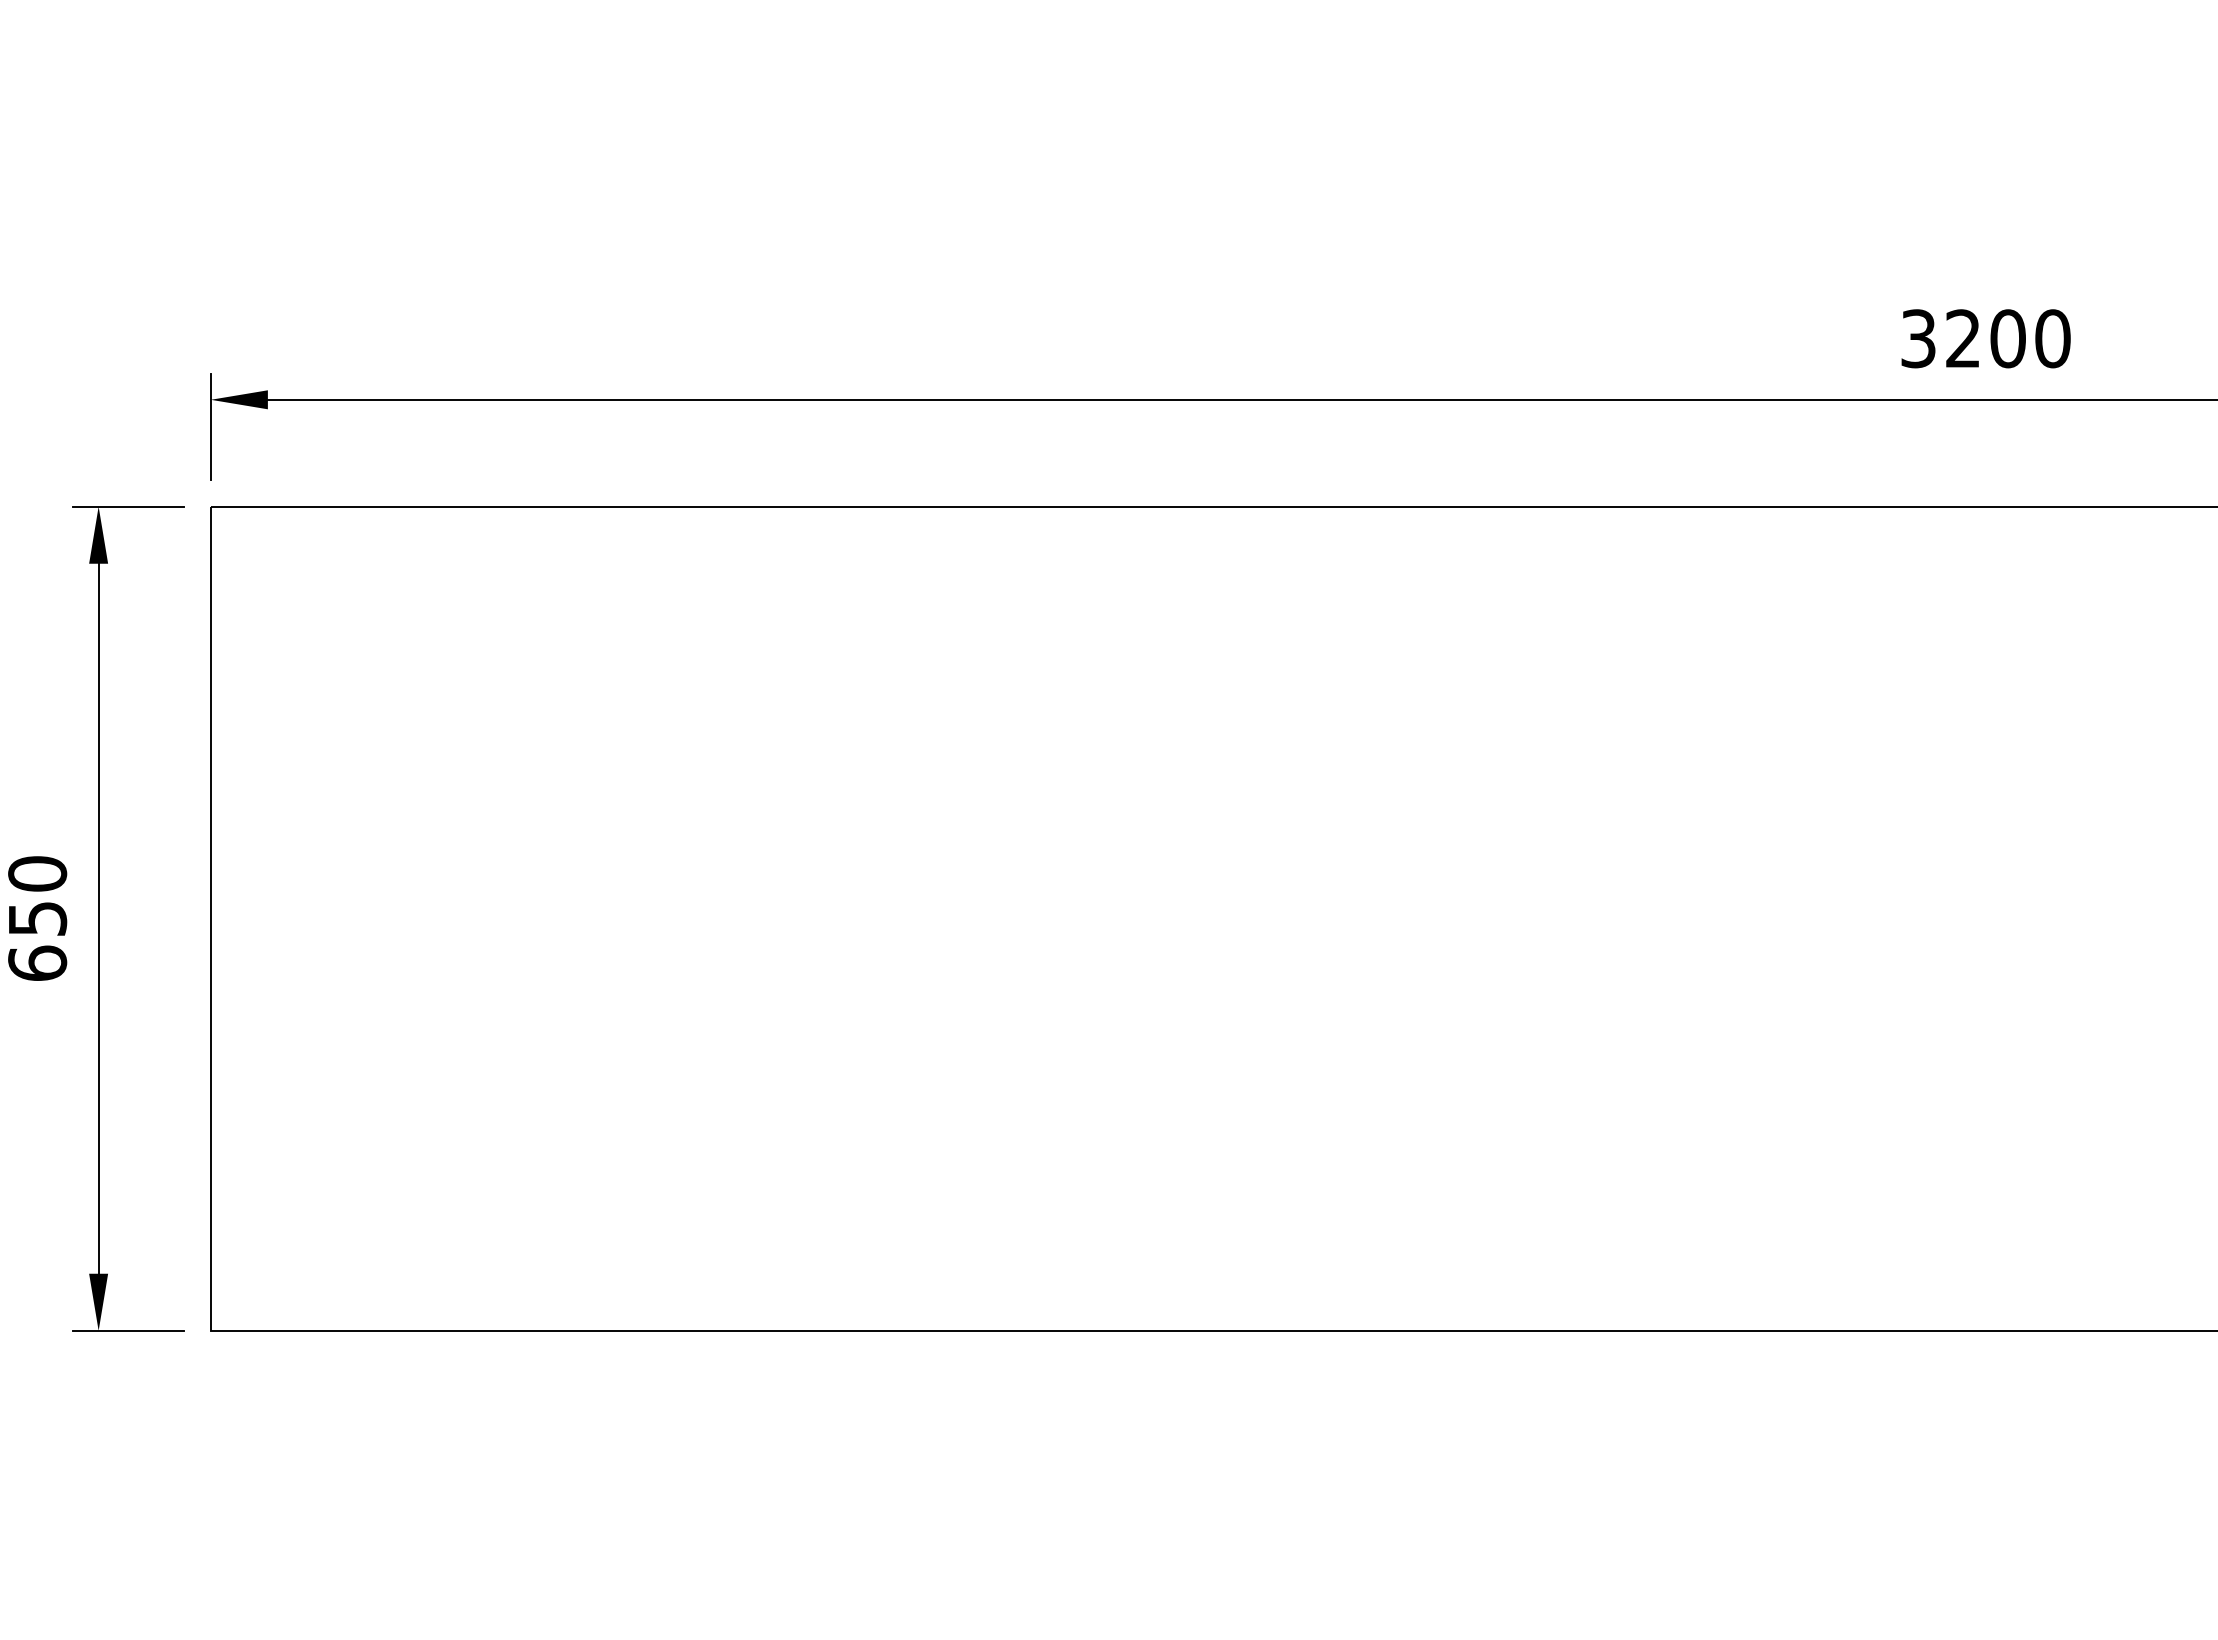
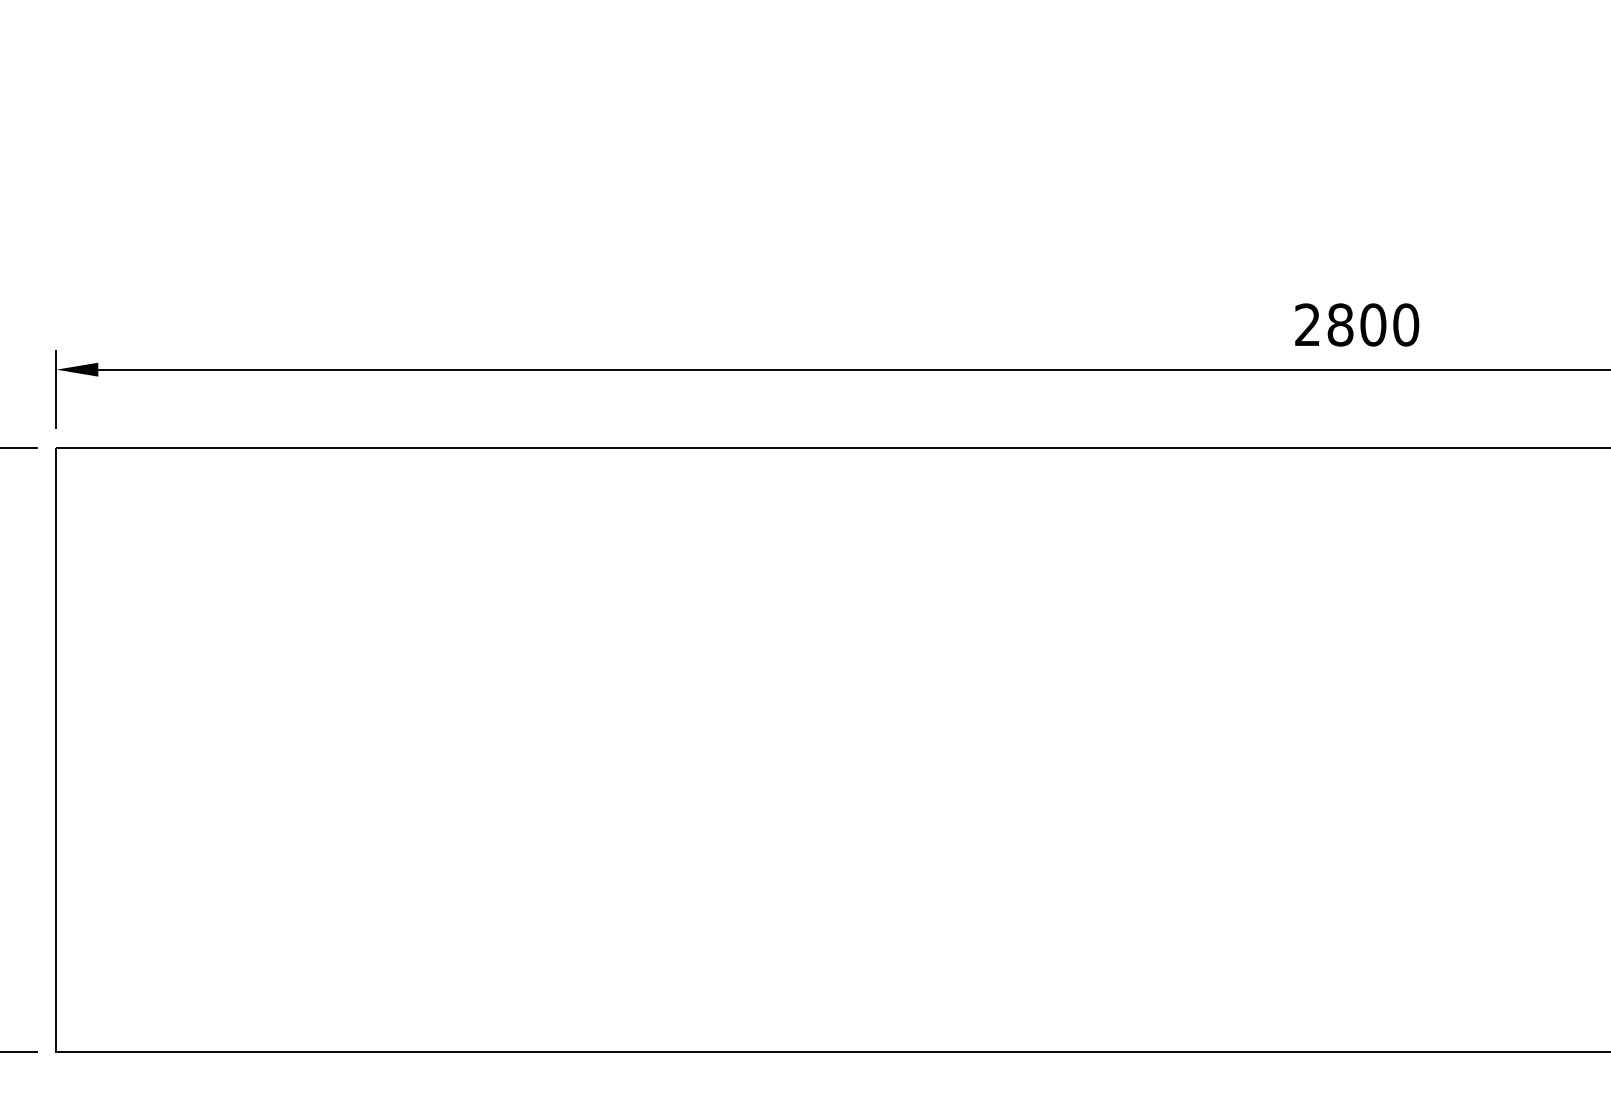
text: (1940, 338) -> (1323, 324), 3200 -> 2800

